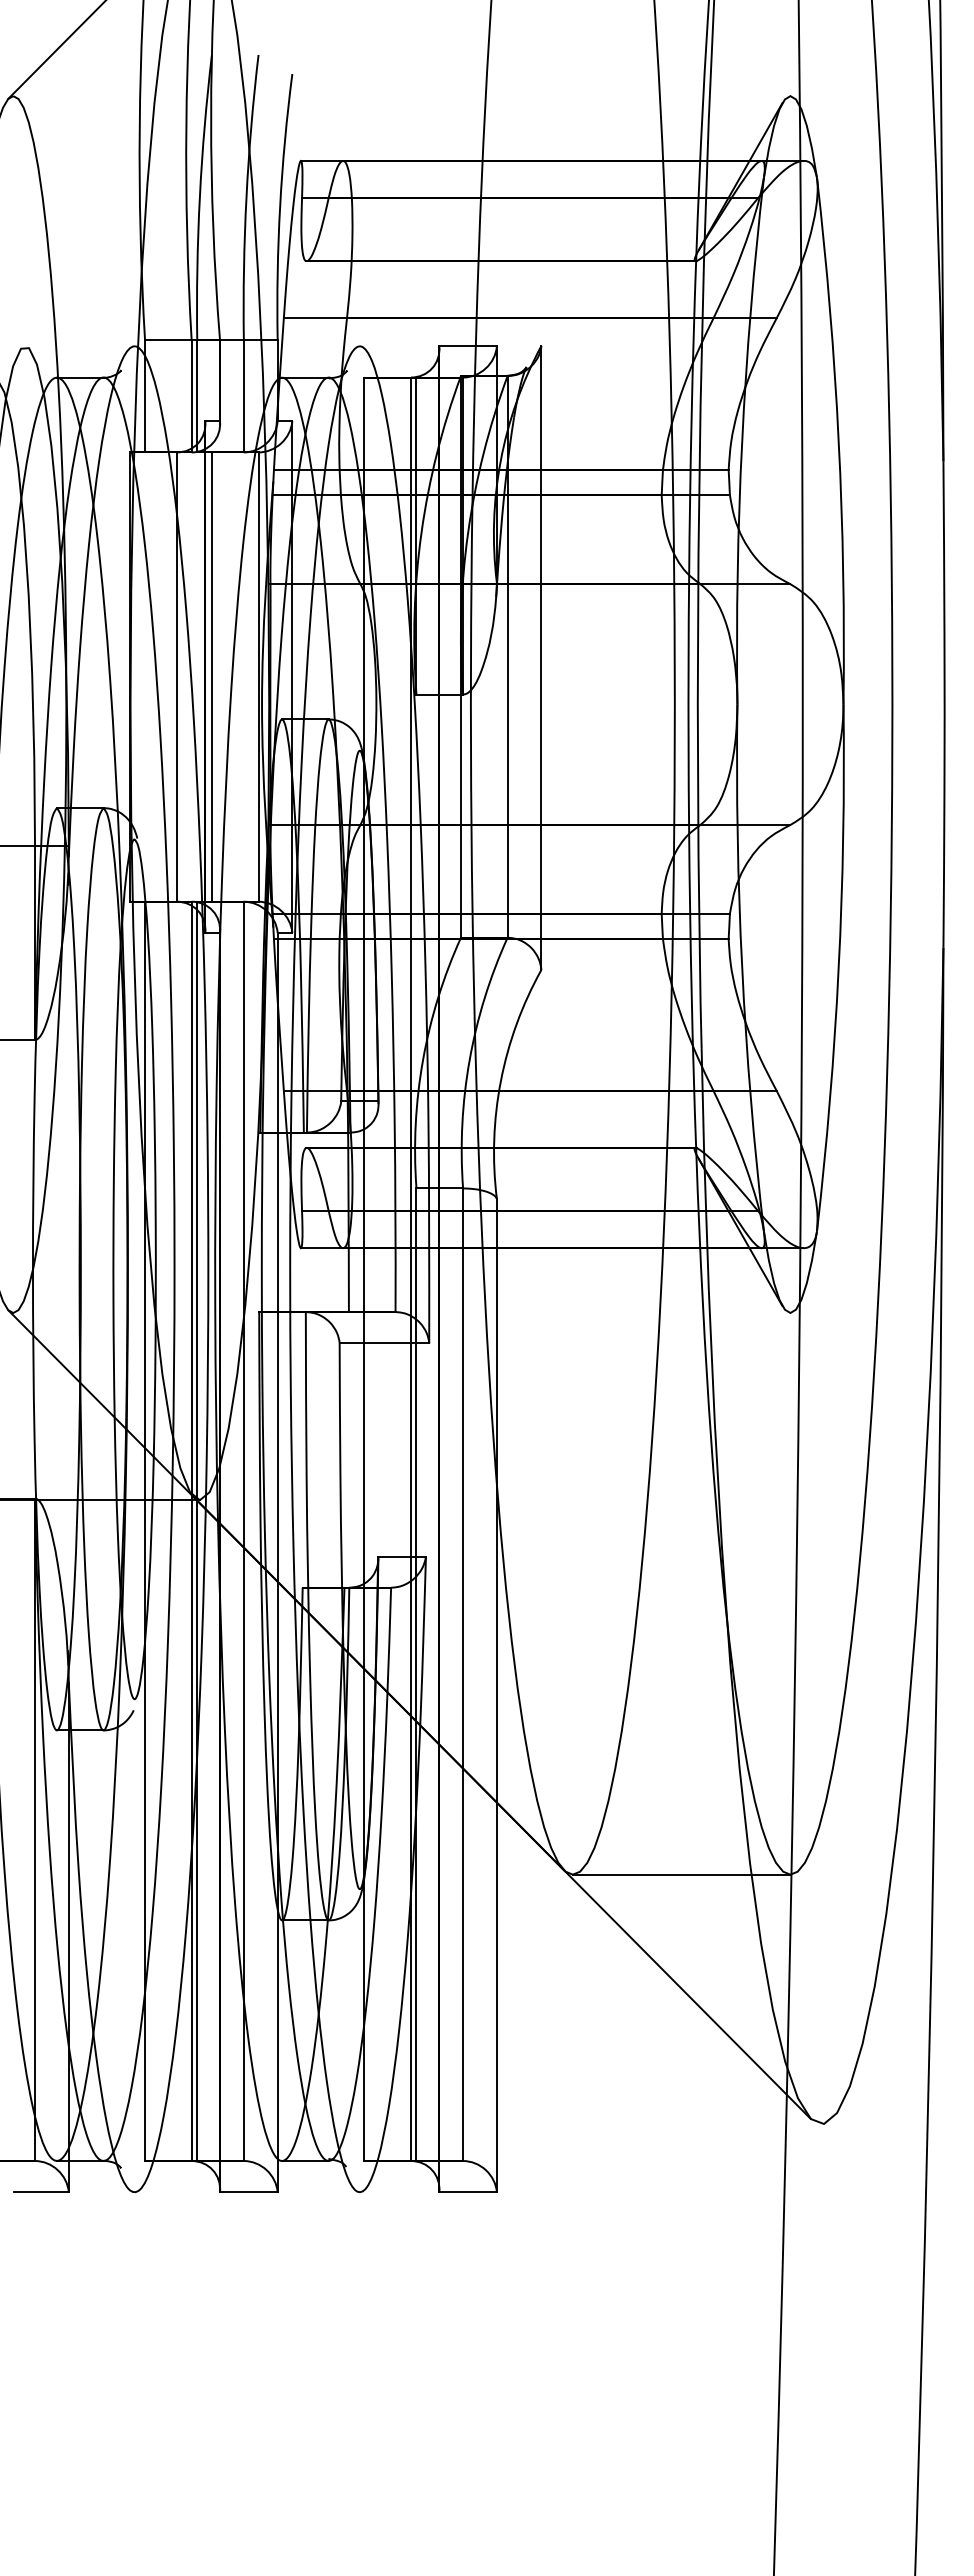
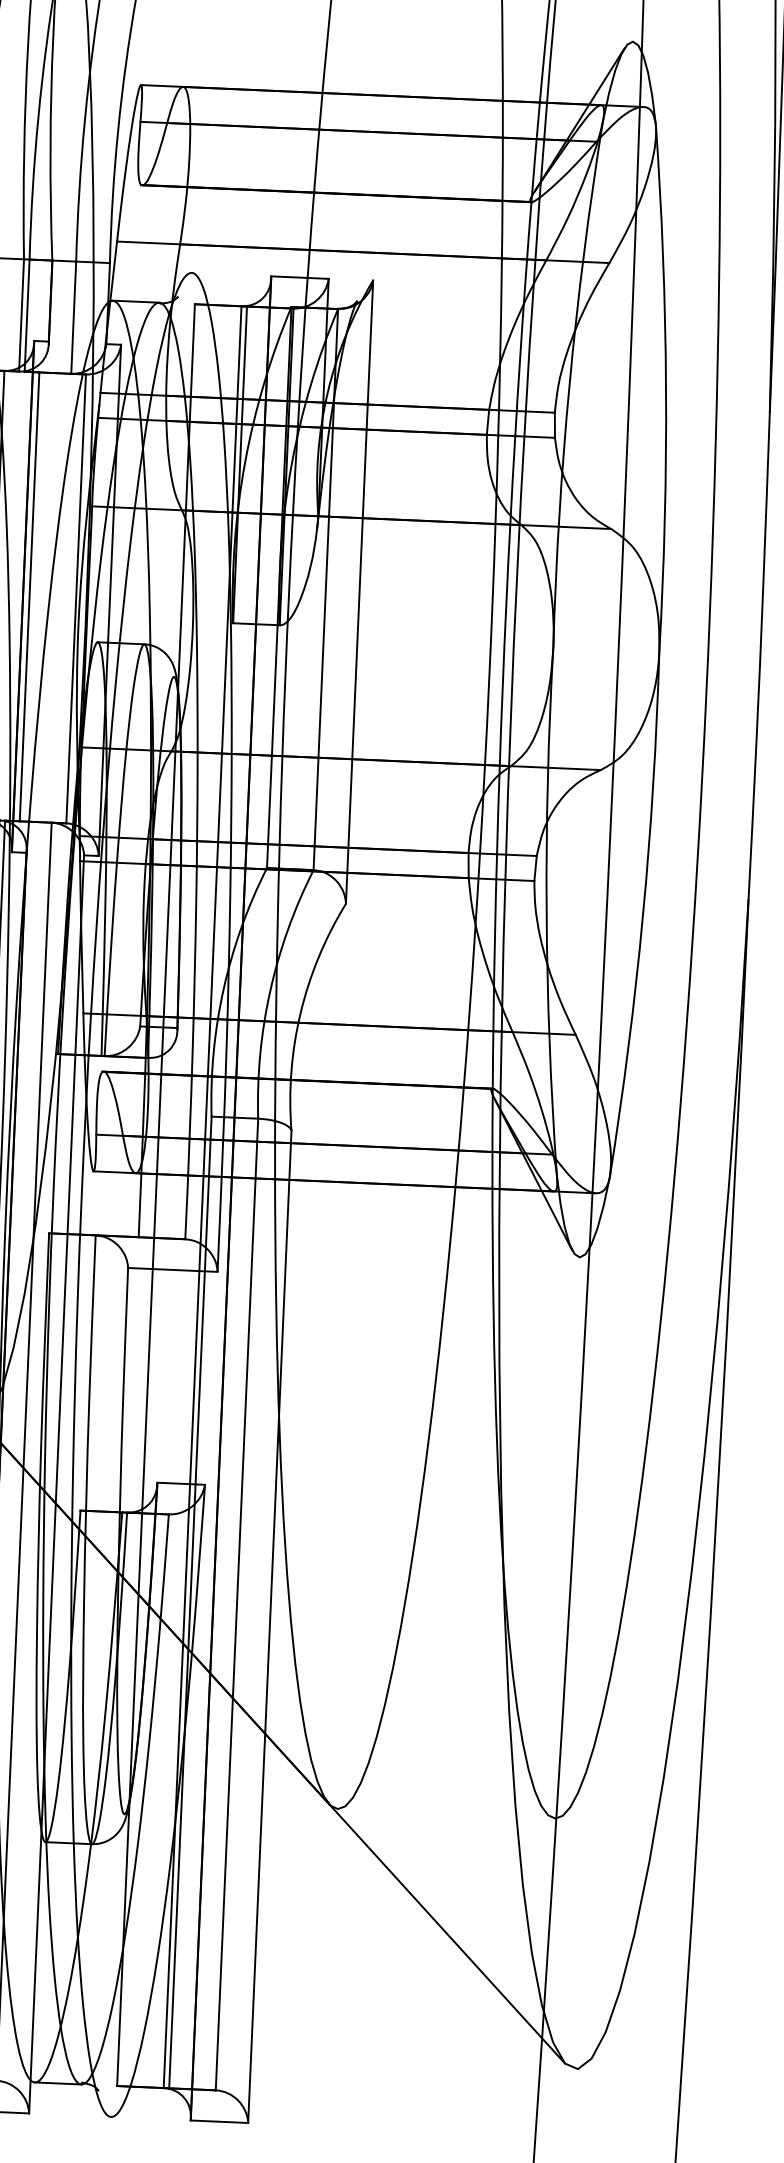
line: (681, 1874) -> (446, 1813), removed

